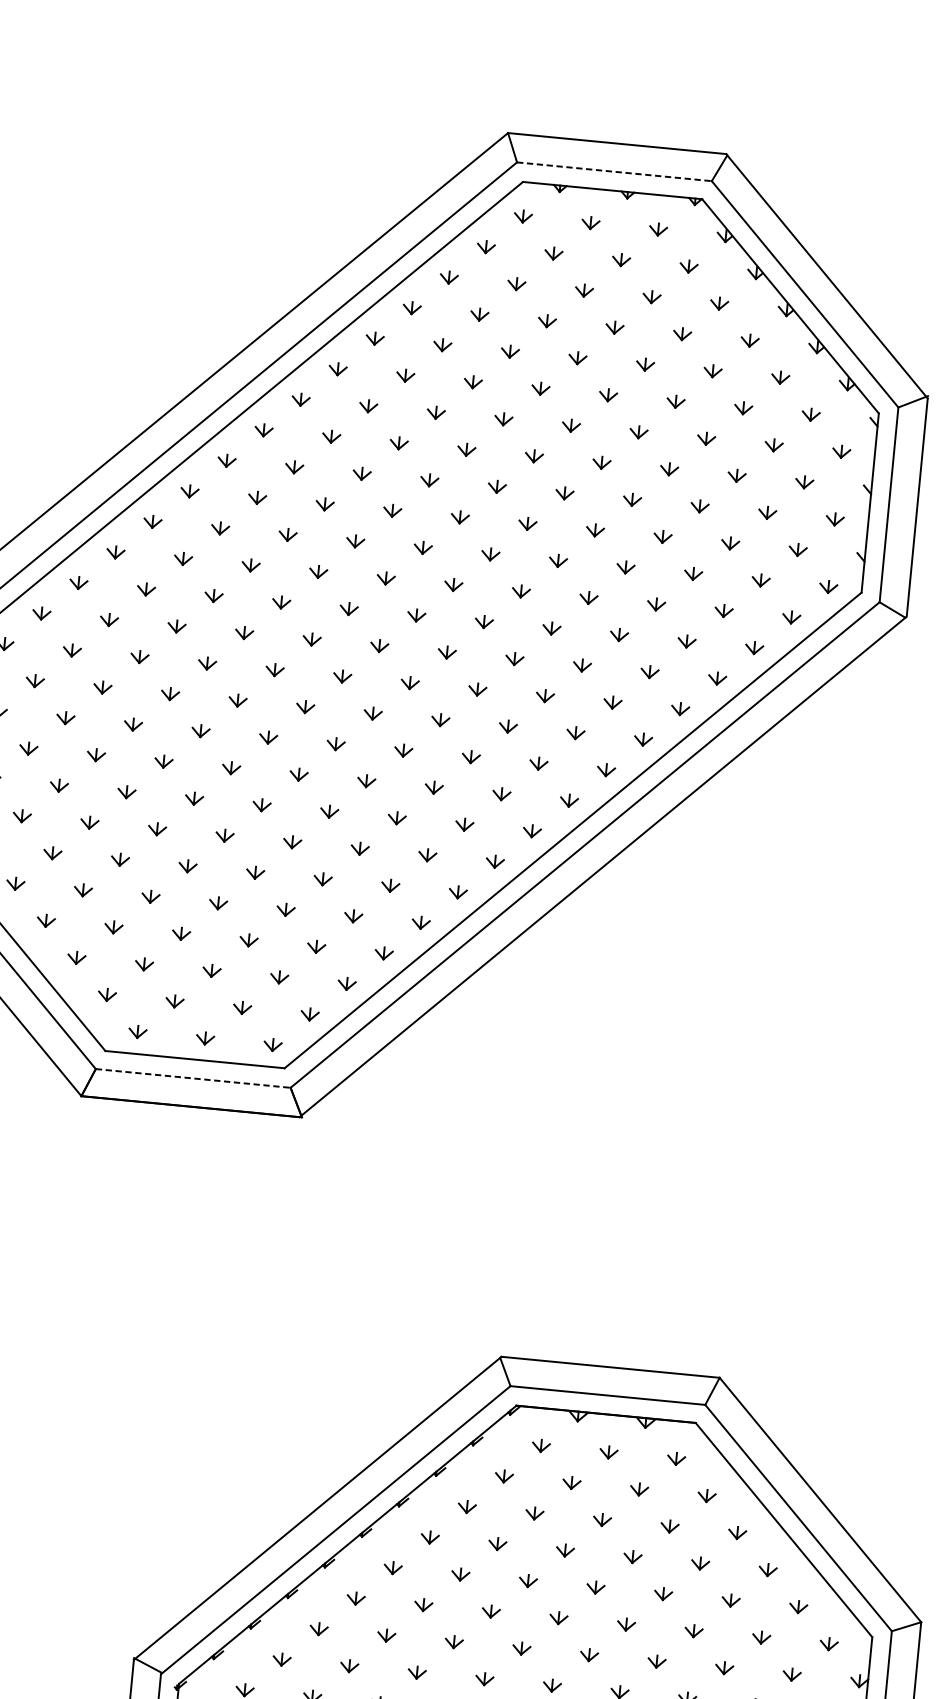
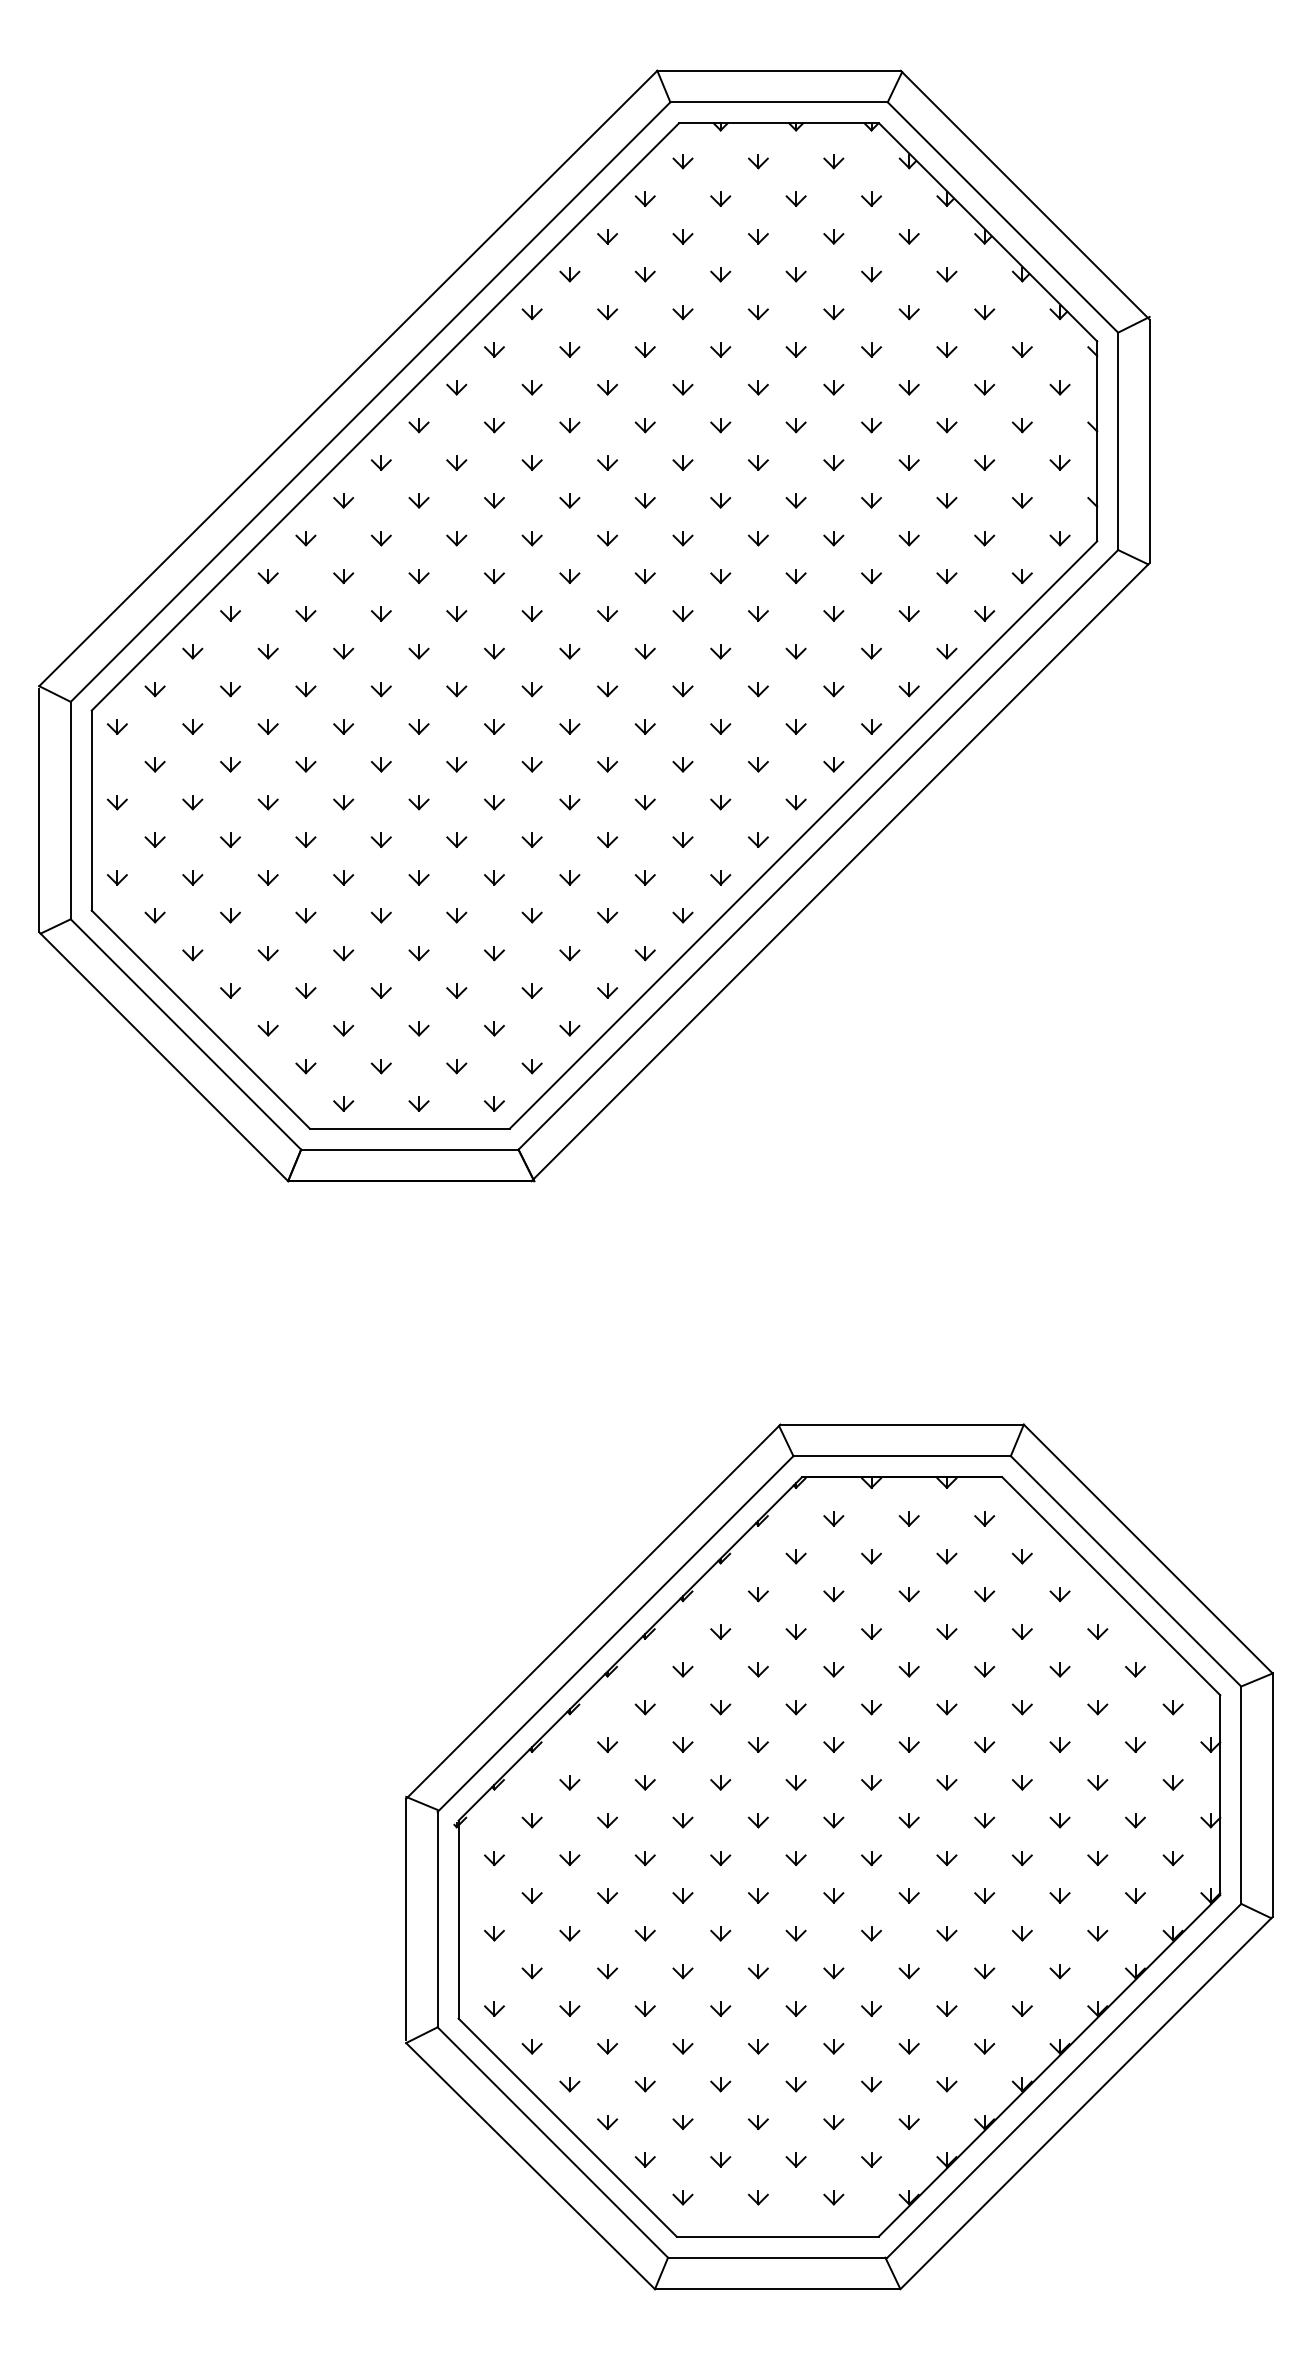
line: (614, 172) -> (779, 102), dashed -> solid
line: (192, 1078) -> (409, 1149), dashed -> solid

